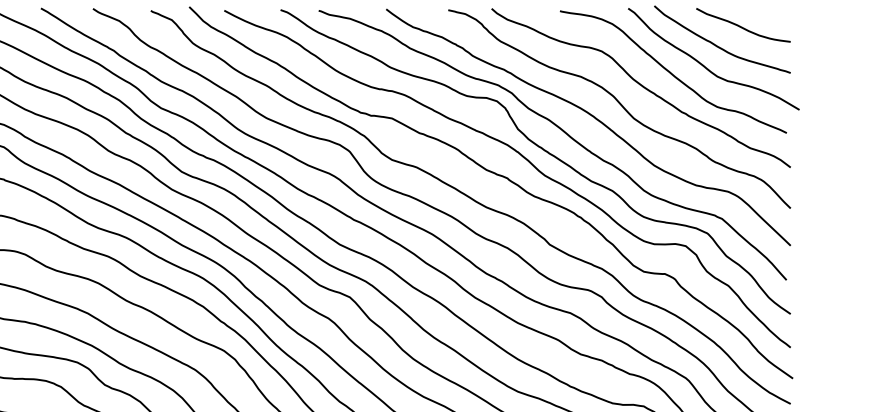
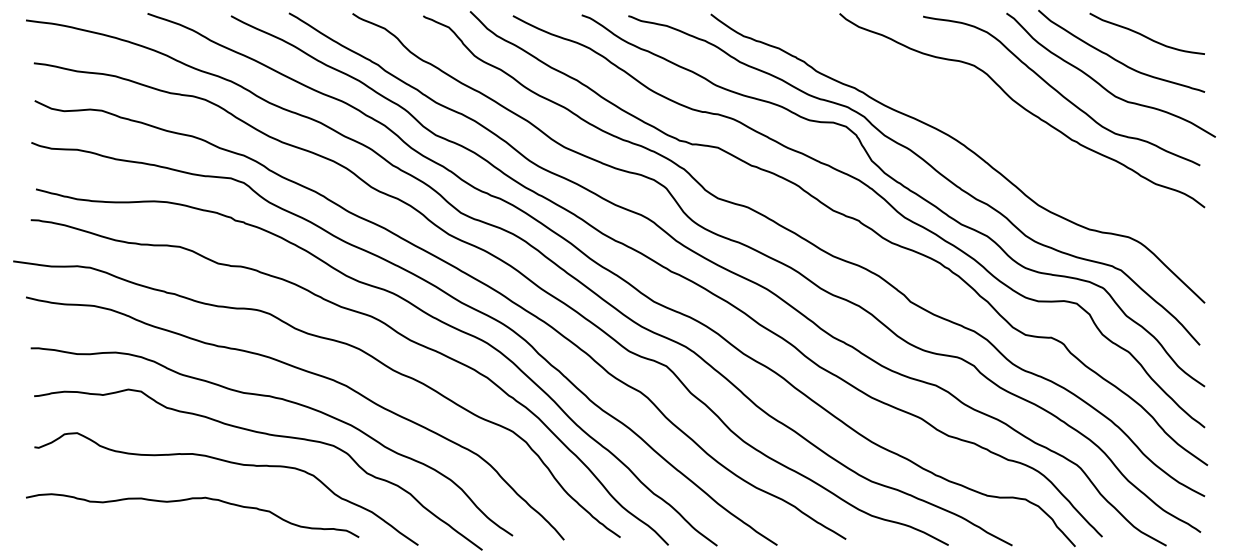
curve: (621, 106) -> (998, 133), removed

